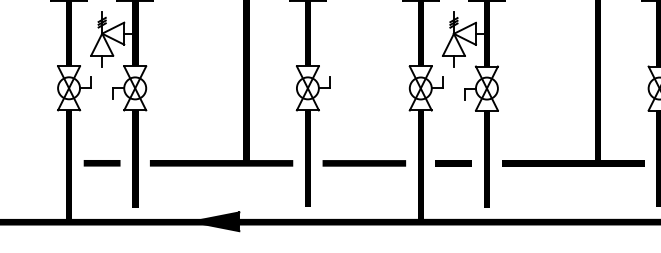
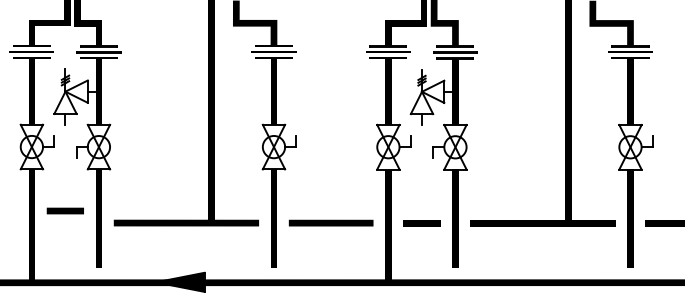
line: (101, 162) -> (64, 210), moved

